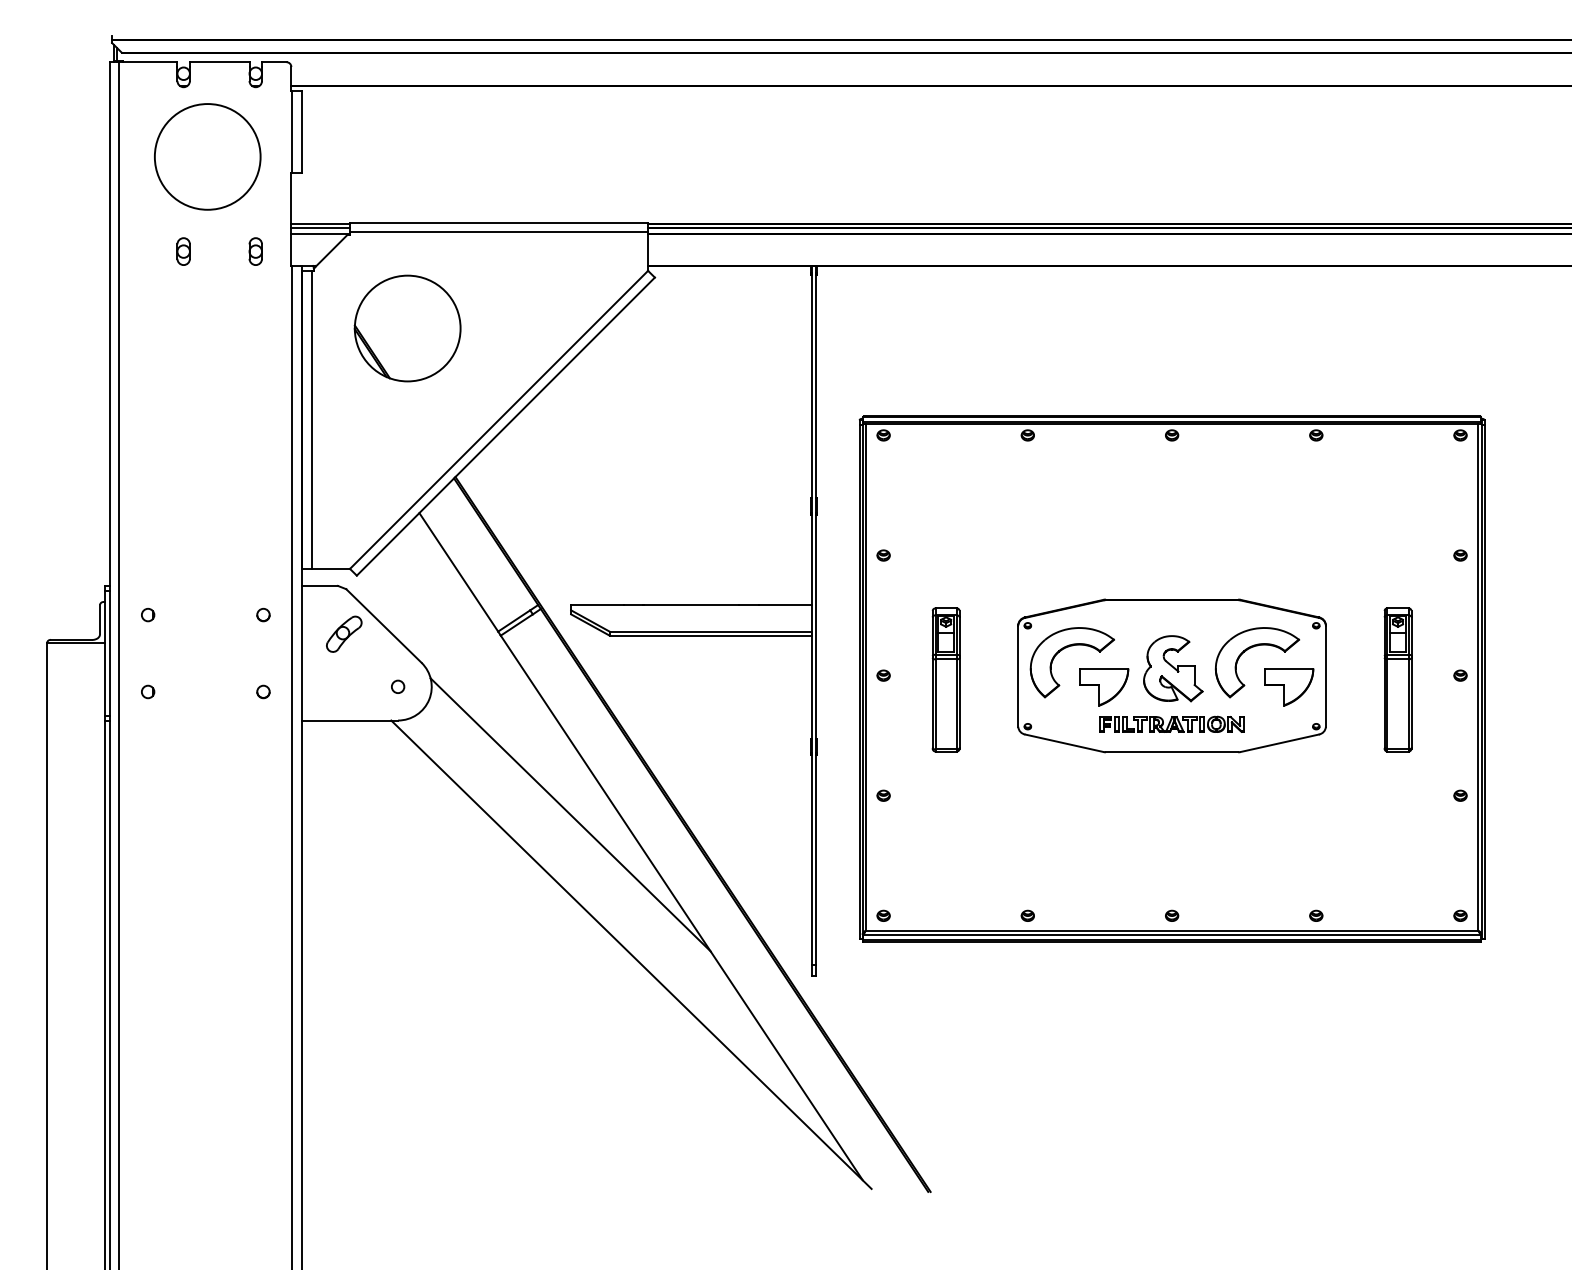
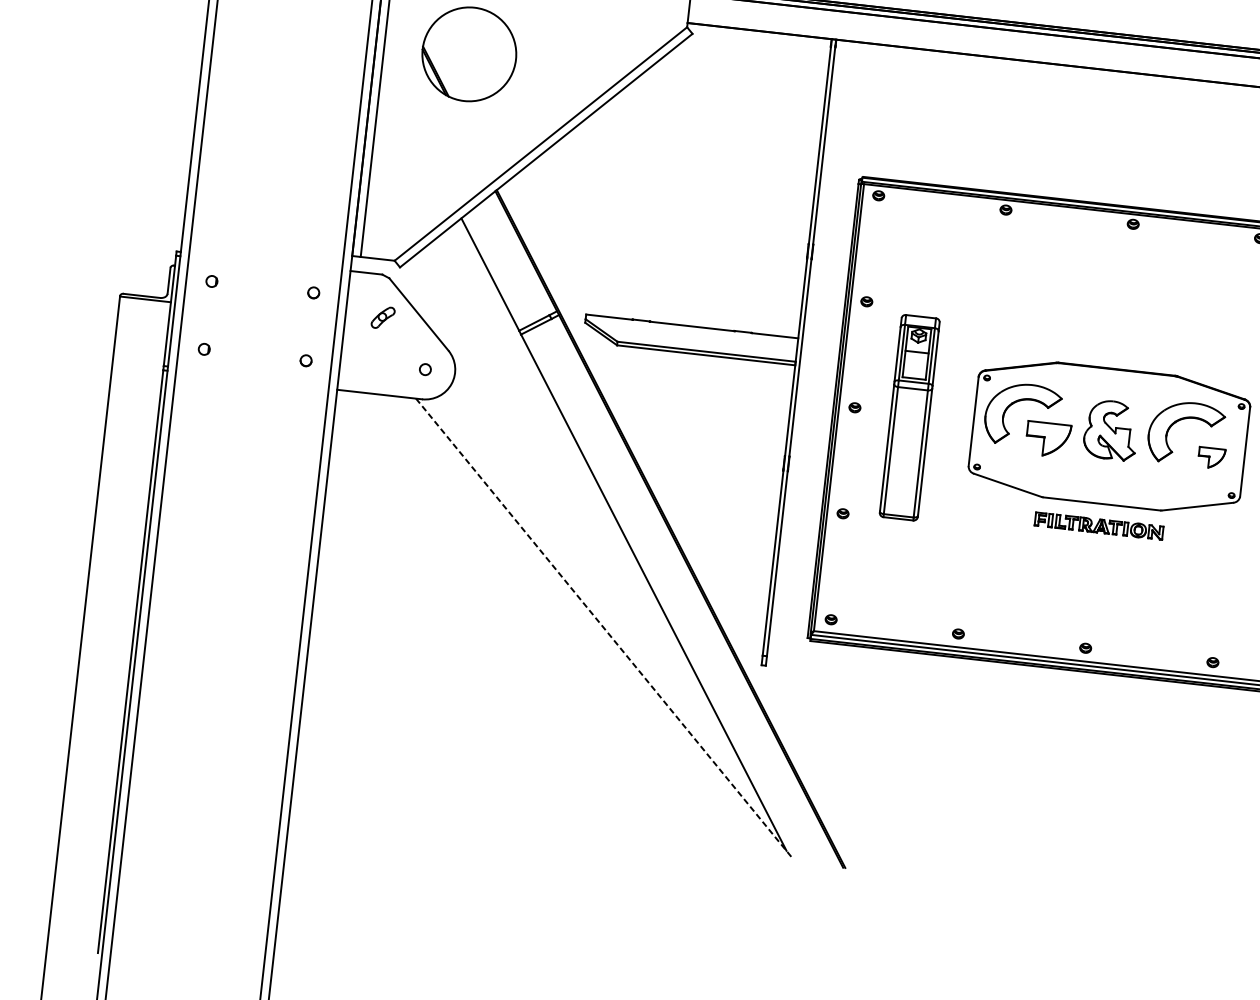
part: (344, 633) -> (383, 317), size x0.7
part: (945, 679) -> (909, 417), size x1.6
part: (1289, 687) -> (1211, 458), size x0.6
part: (1171, 723) -> (1098, 525), moved
line: (570, 814) -> (564, 499), removed
line: (631, 955) -> (604, 629), solid -> dashed

